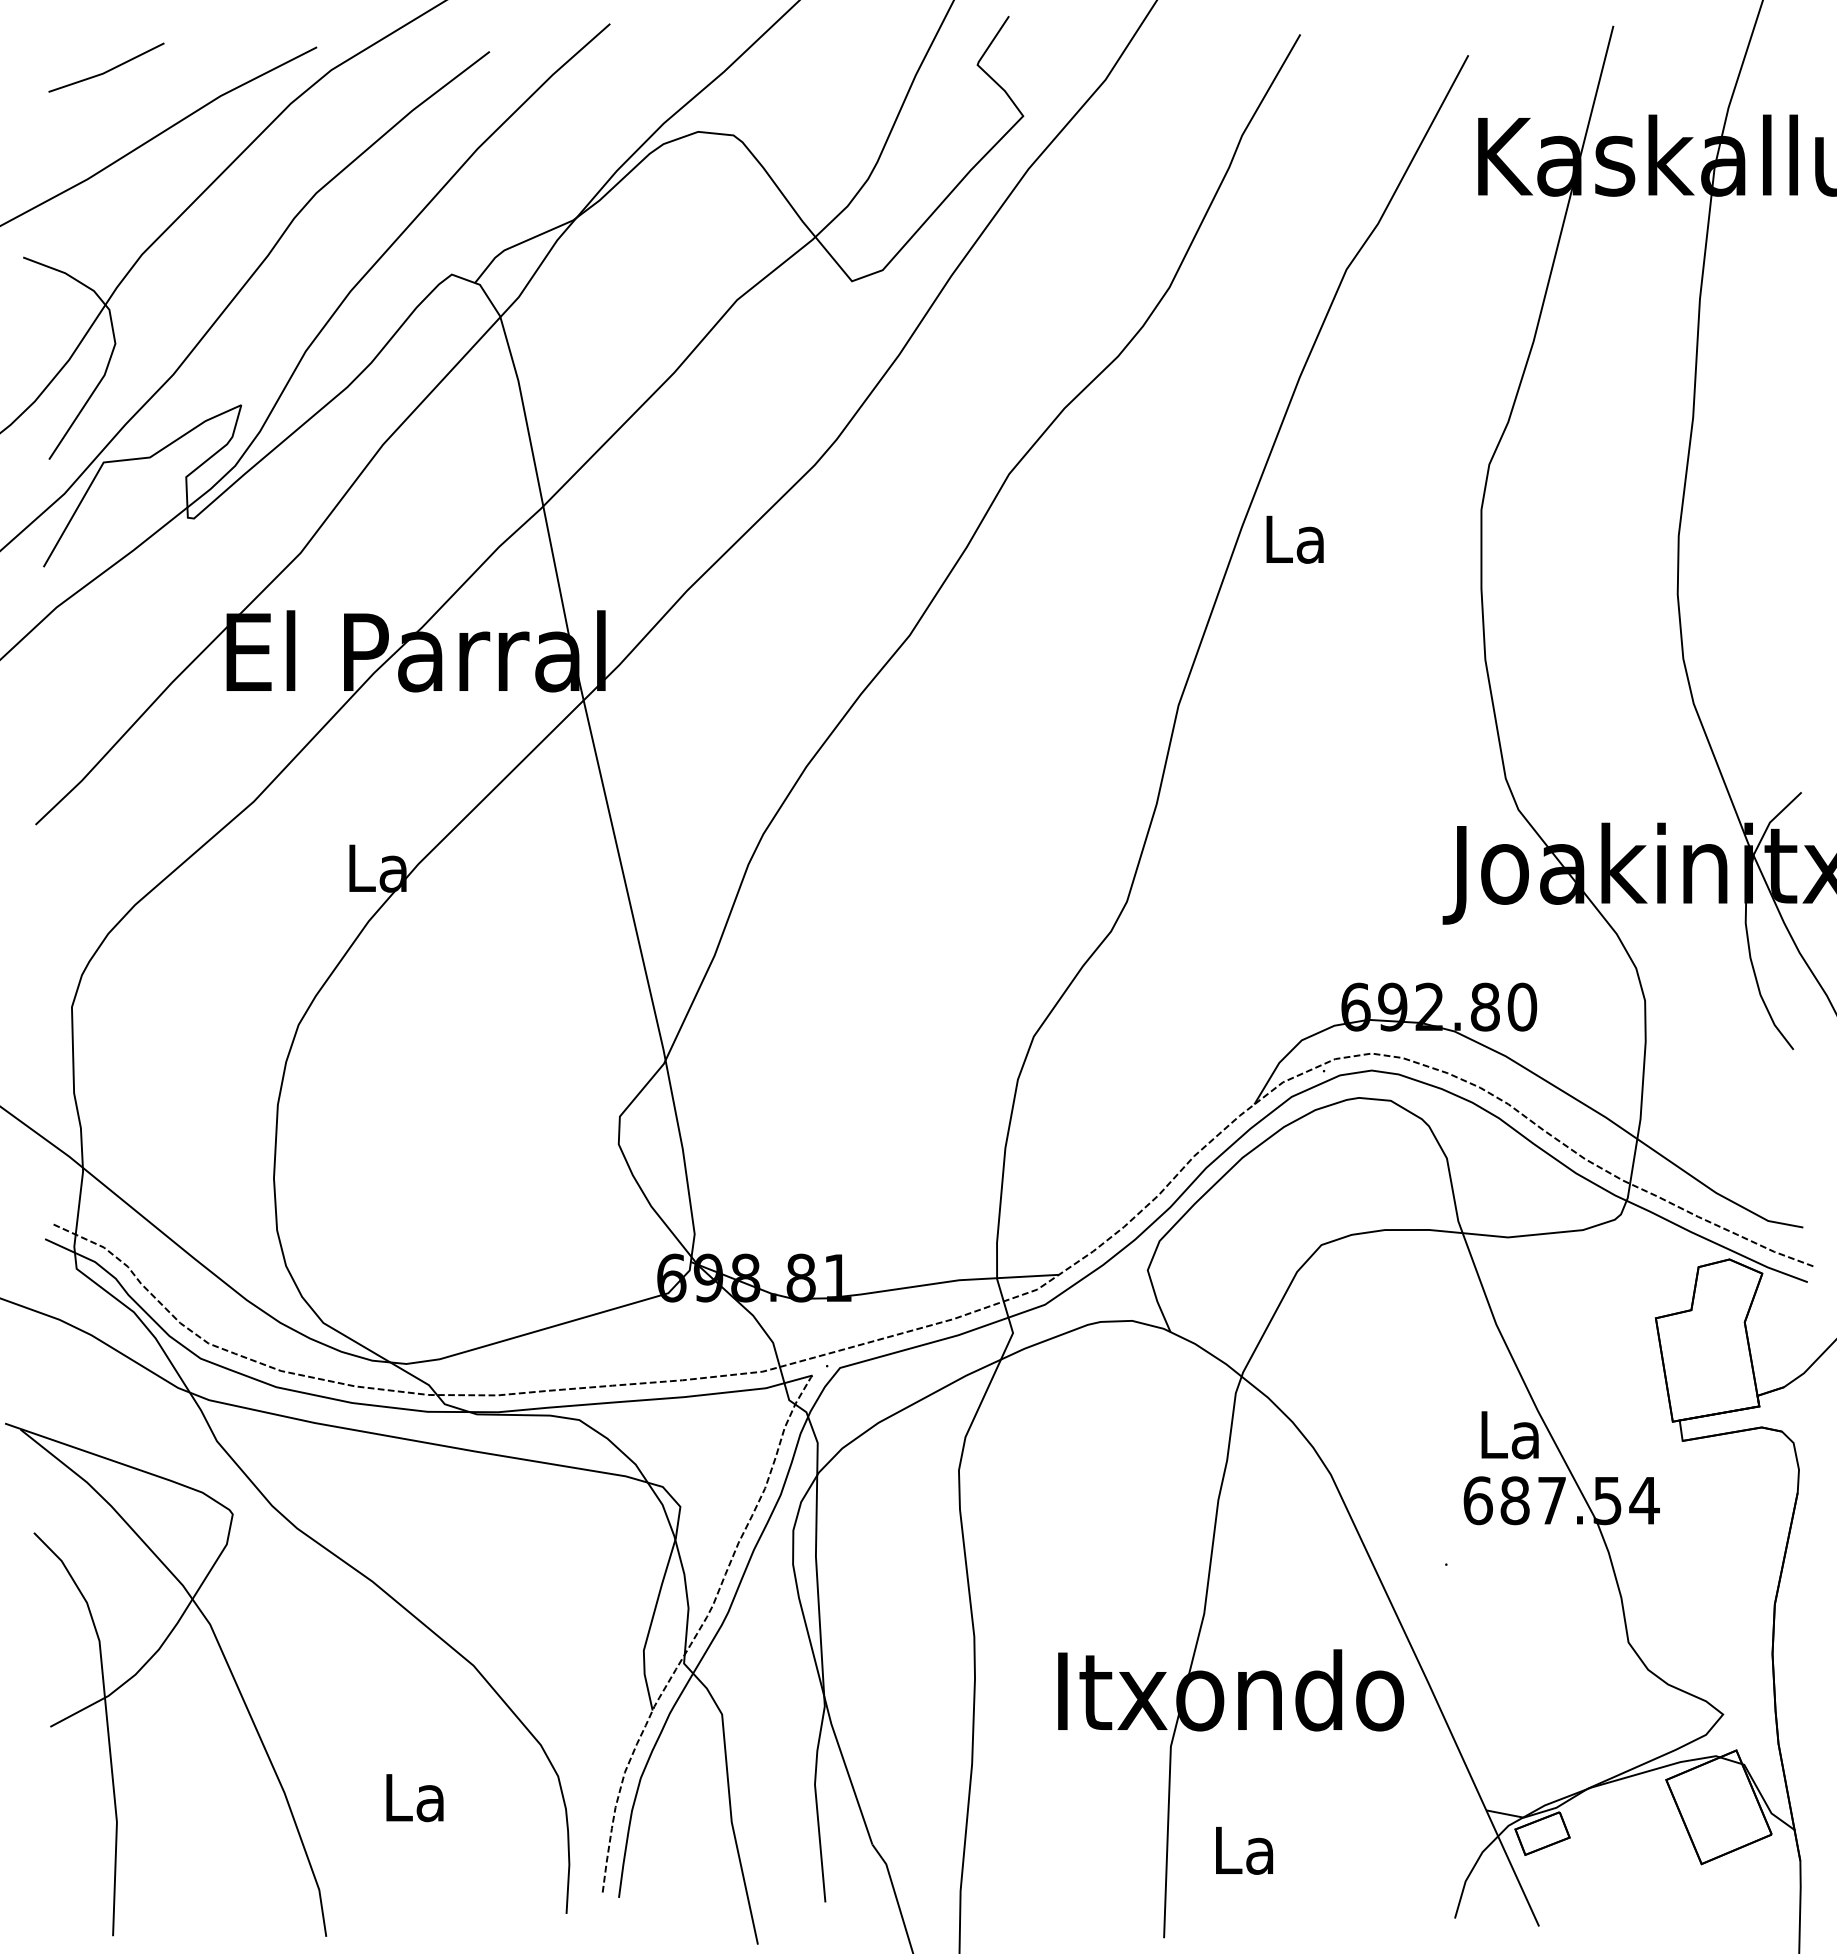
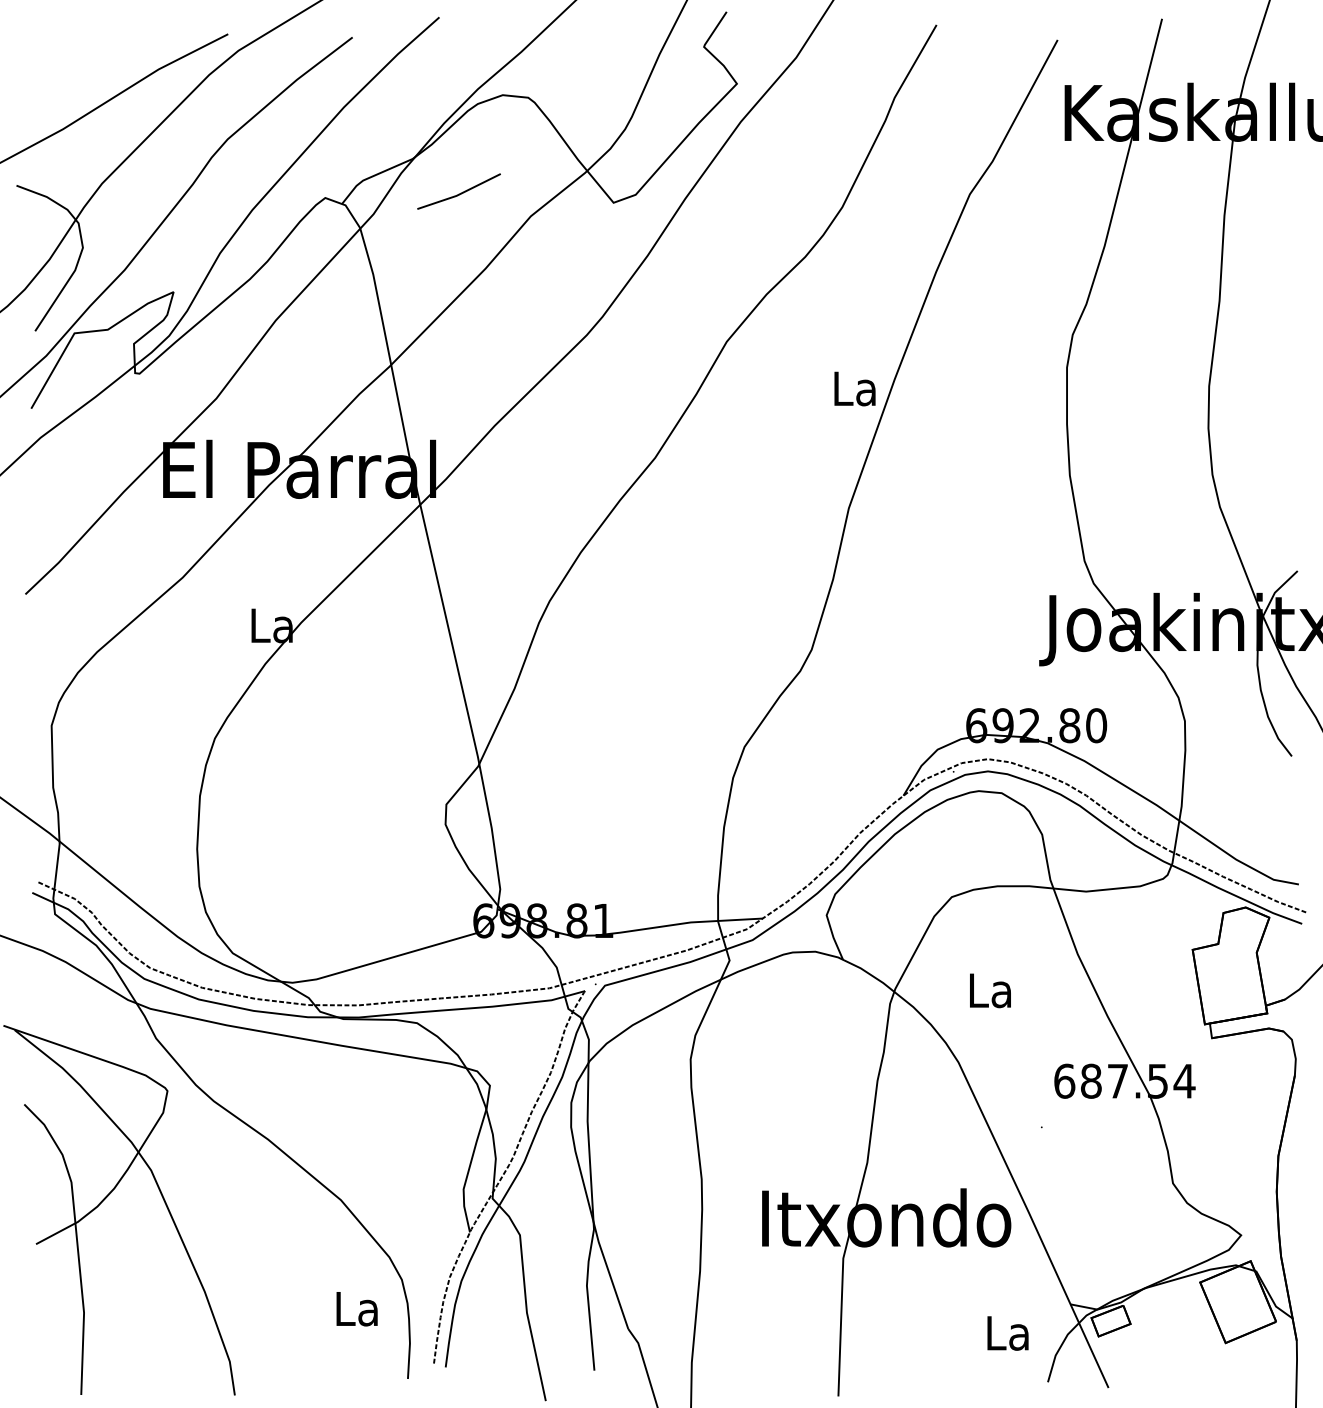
line: (107, 70) -> (459, 193), moved
text: (1294, 539) -> (854, 388), moved
text: (1509, 1435) -> (990, 991), moved
text: (414, 1798) -> (356, 1309), moved
text: (1244, 1850) -> (1008, 1333), moved

